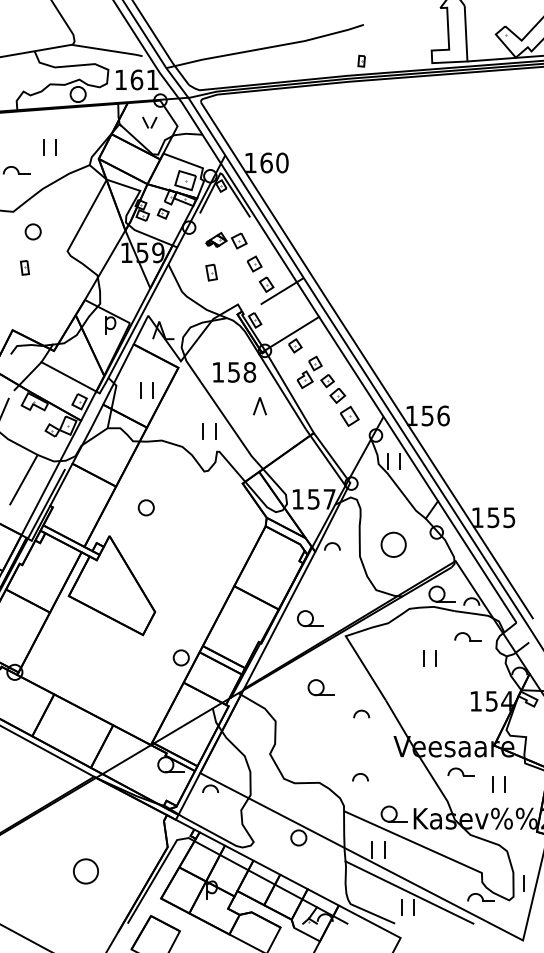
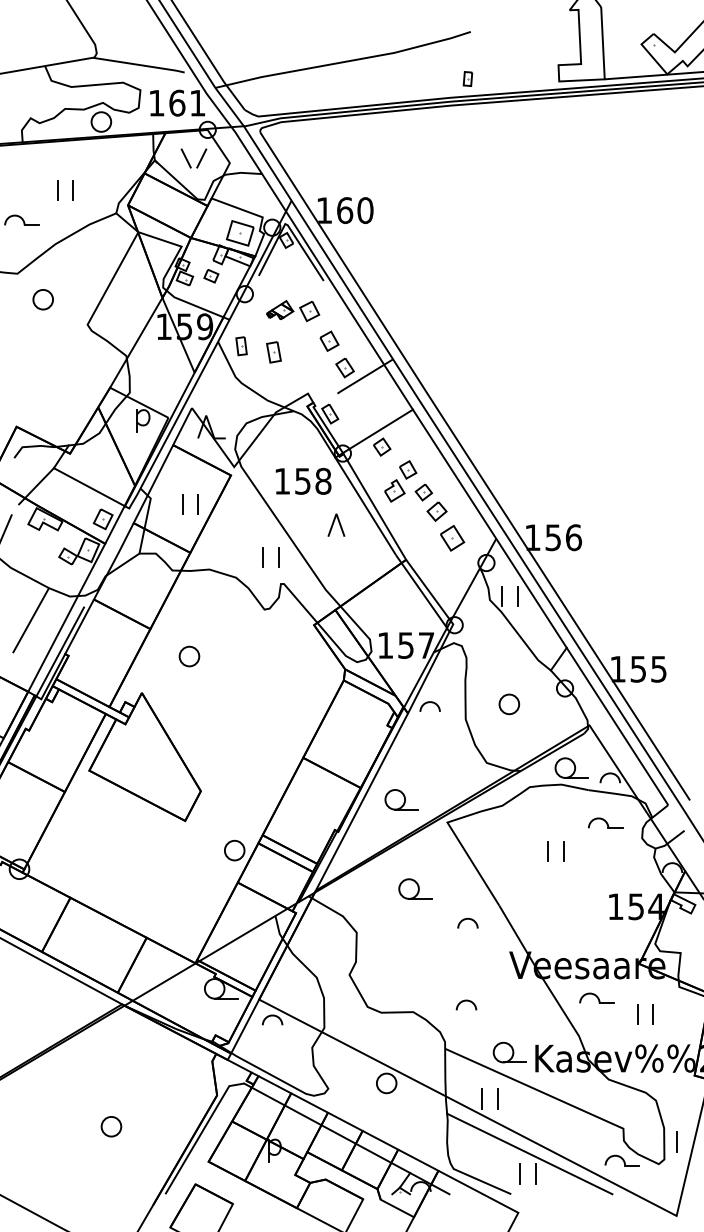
part: (149, 122) -> (193, 158), size x1.43
part: (24, 268) -> (241, 346), moved
circle: (393, 544) -> (509, 704), size x0.62
circle: (86, 871) -> (111, 1126), size x0.62

